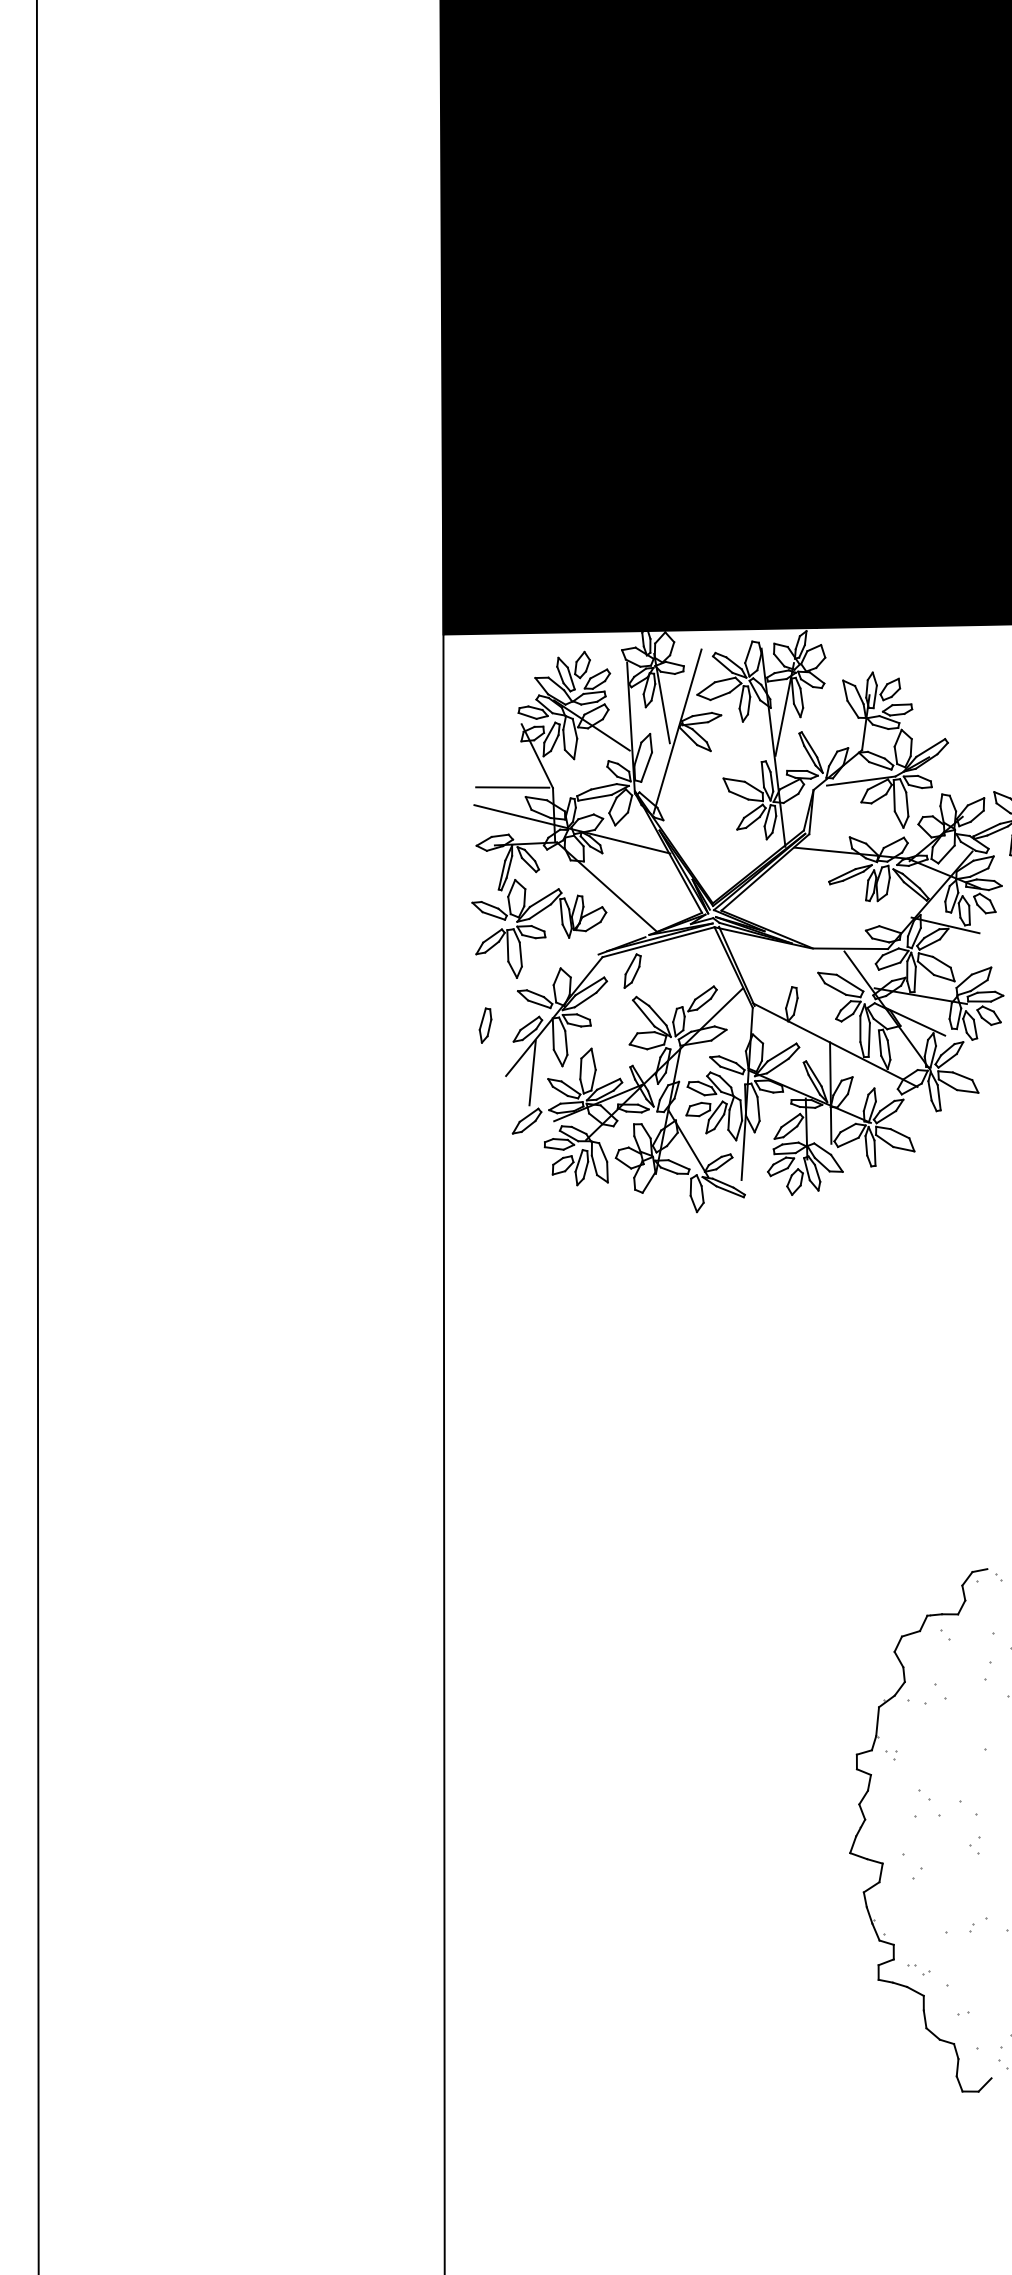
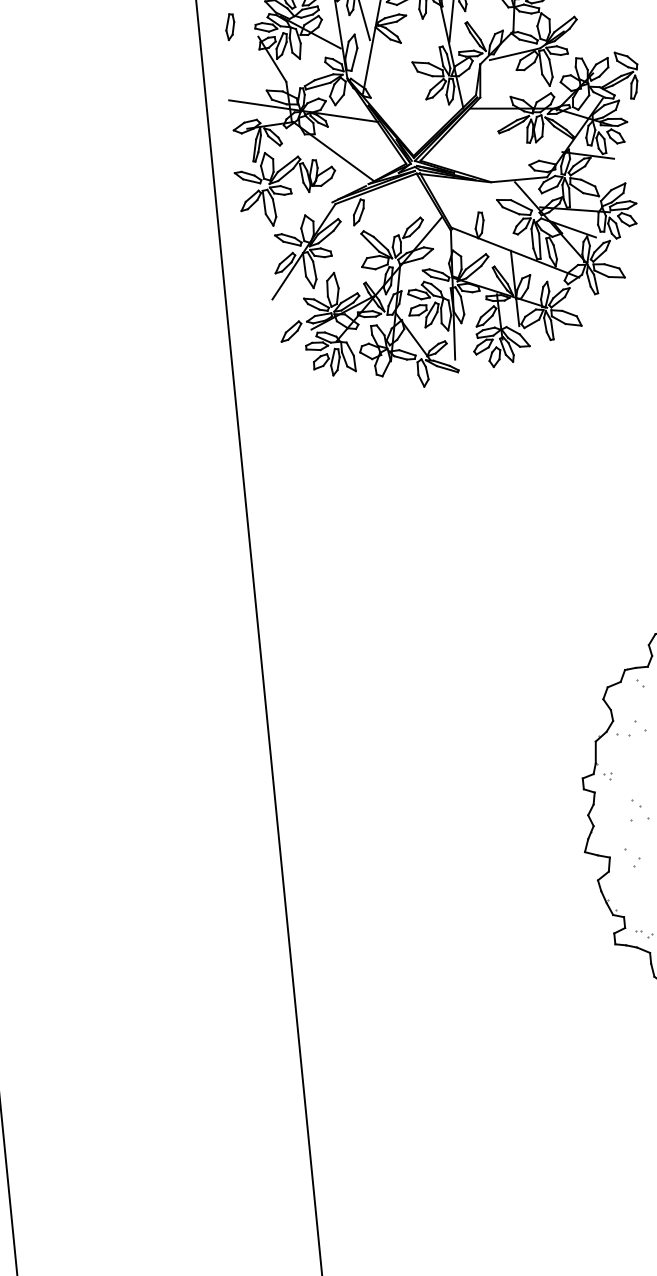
line: (512, 787) -> (256, 84), removed
part: (485, 1025) -> (230, 26), moved
line: (532, 1072) -> (291, 294), removed

